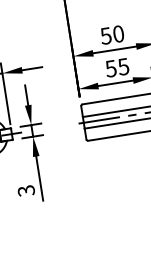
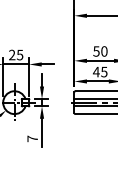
text: (111, 67) -> (96, 71), 55 -> 45
text: (26, 190) -> (32, 138), 3 -> 7

